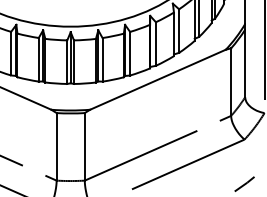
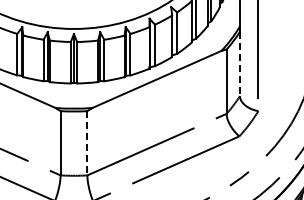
line: (244, 64) -> (239, 64), solid -> dashed
line: (84, 147) -> (87, 143), solid -> dashed

